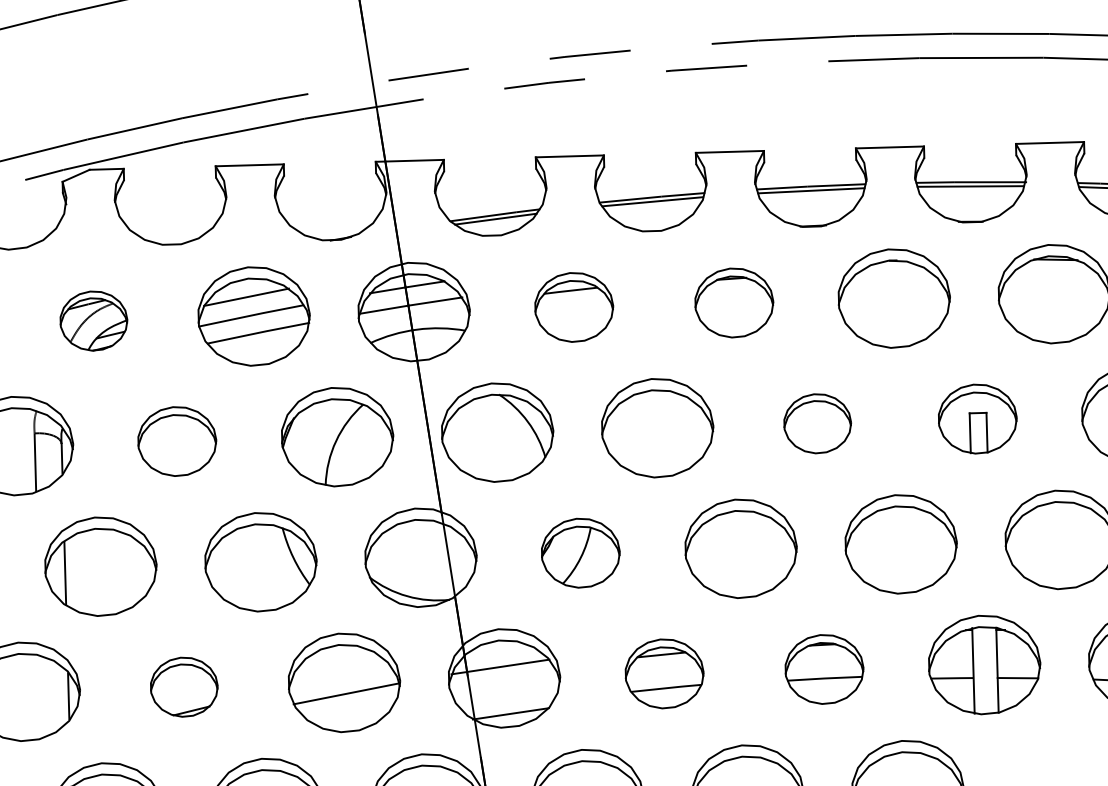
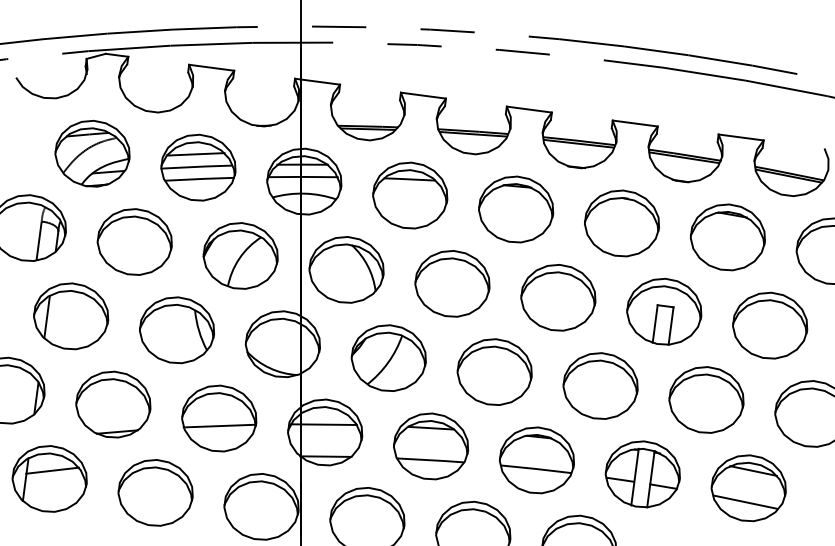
part: (734, 302) -> (516, 209), size x1.43
part: (574, 307) -> (410, 195), size x1.43
part: (93, 320) -> (92, 153), size x1.67
part: (977, 418) -> (664, 311), size x1.43
part: (817, 423) -> (558, 297), size x1.67
part: (176, 440) -> (134, 241), size x1.43
part: (580, 552) -> (388, 357), size x1.43
part: (823, 669) -> (536, 460), size x1.43
part: (664, 673) -> (431, 446), size x1.43
part: (184, 687) -> (113, 404), size x1.67

